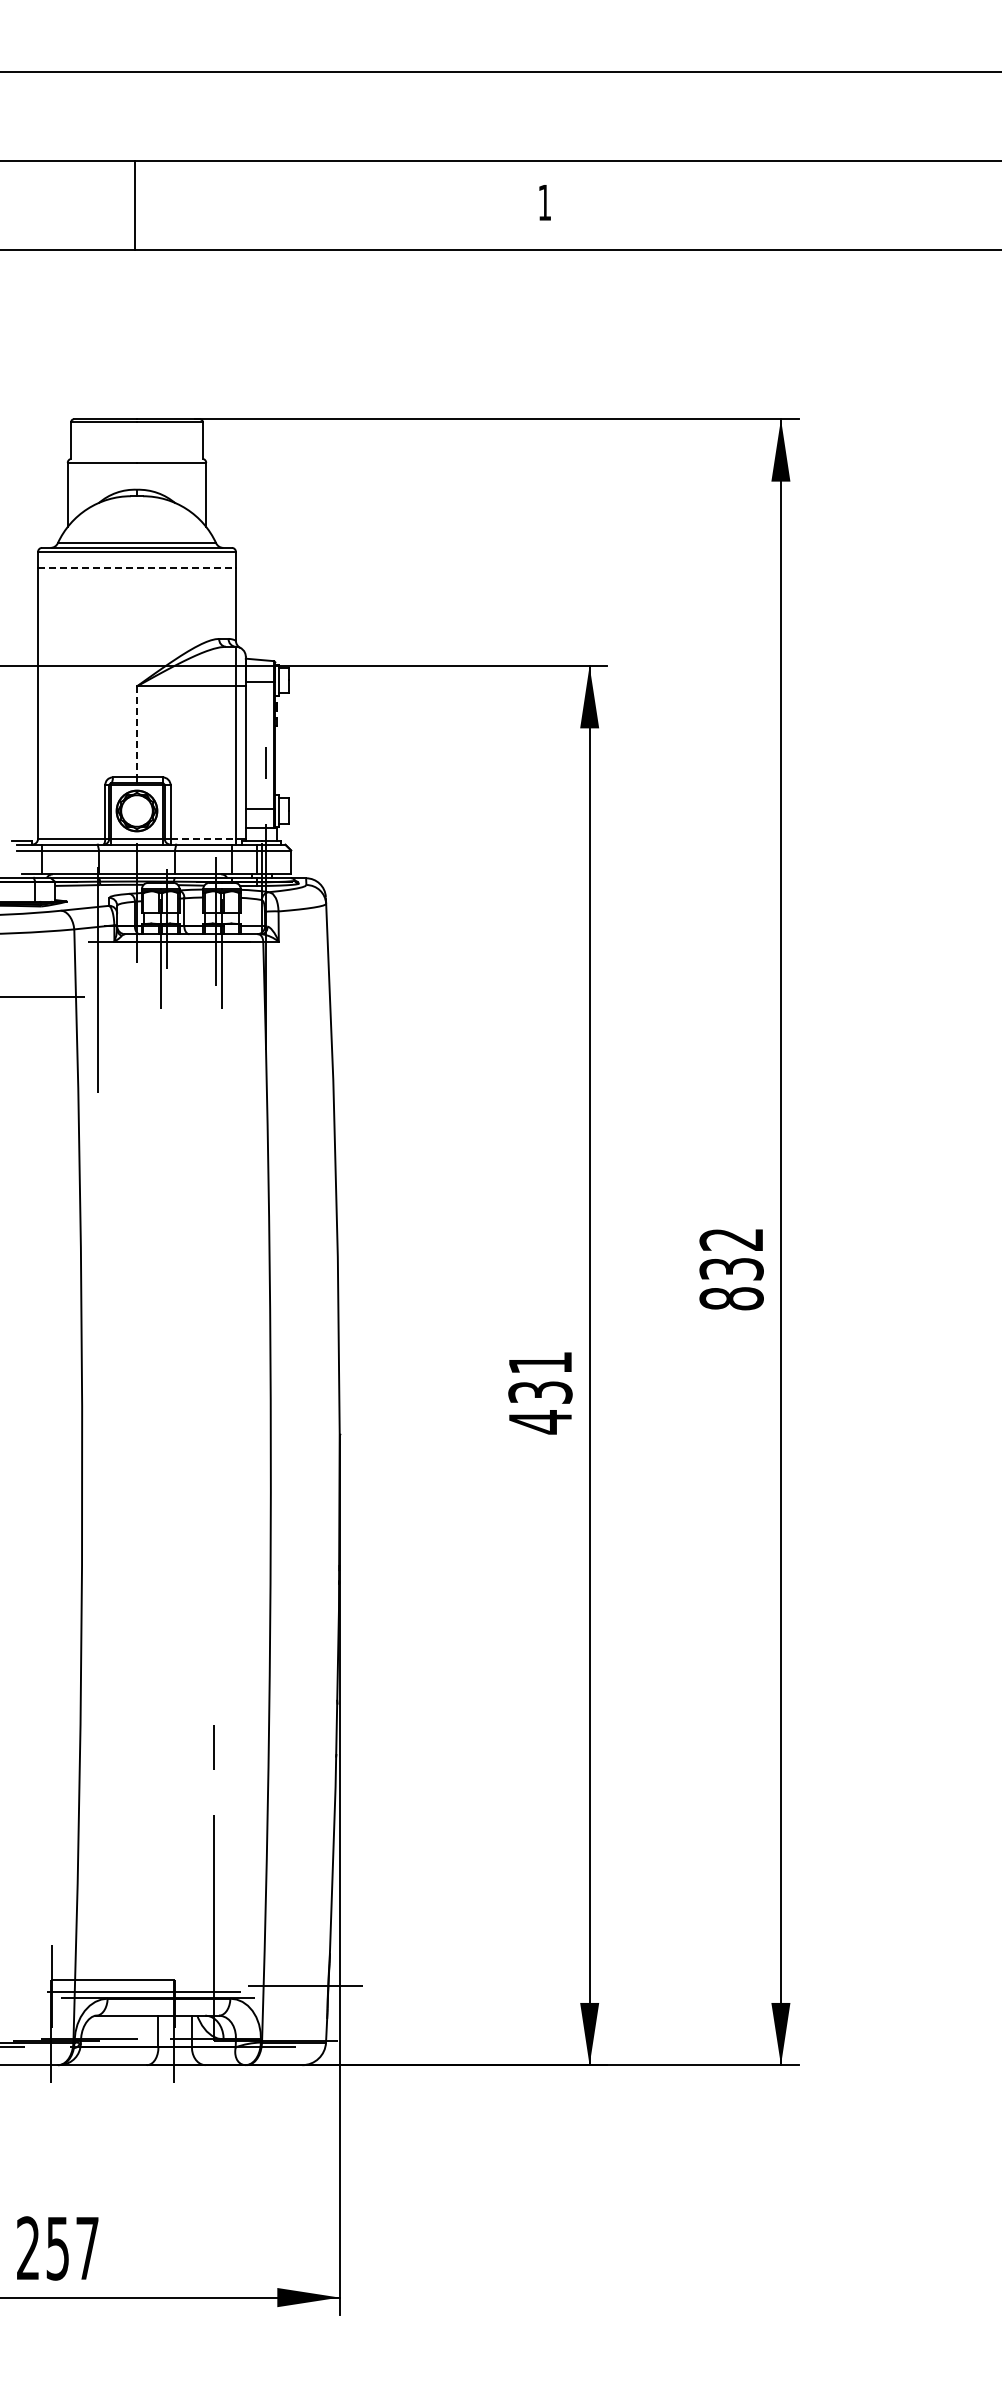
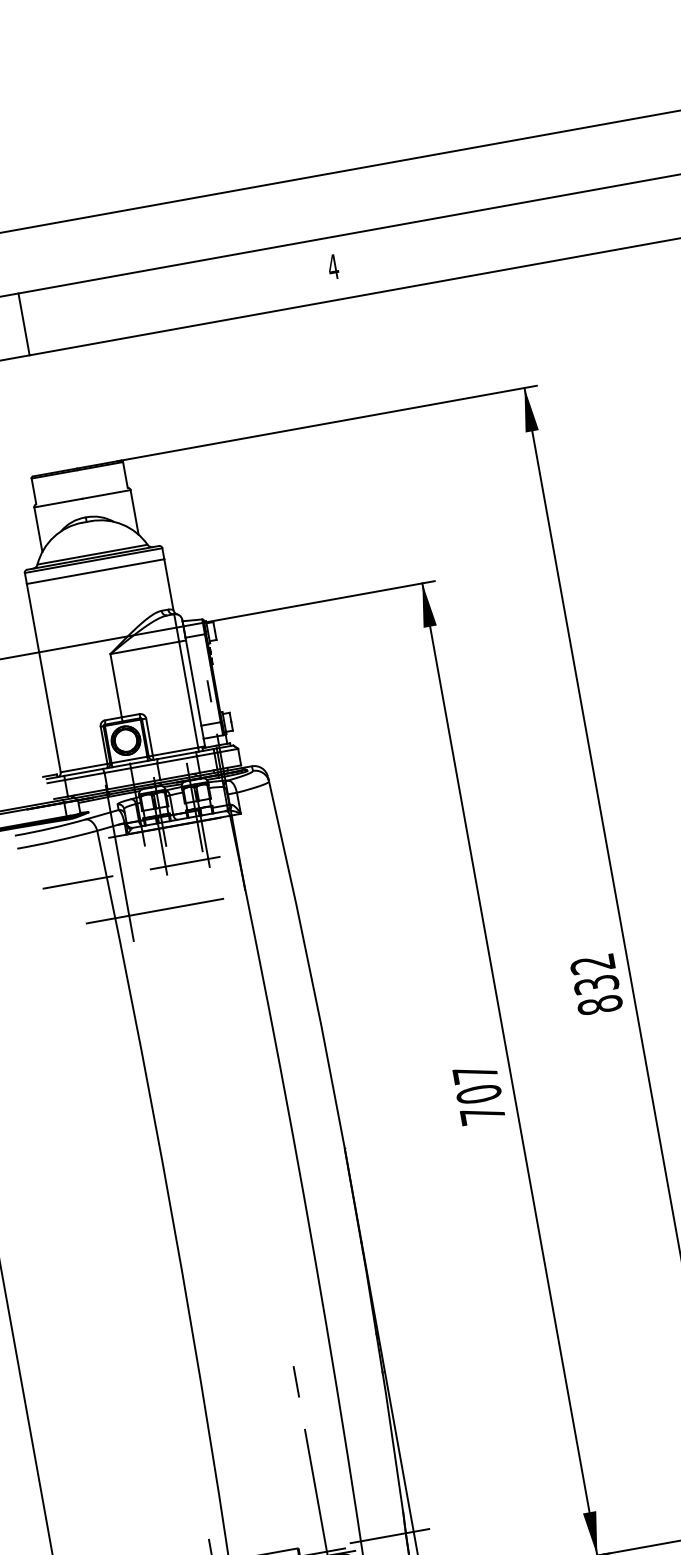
text: (544, 202) -> (333, 266), 1 -> 4
line: (135, 204) -> (24, 323), moved
line: (137, 567) -> (95, 571), dashed -> solid
line: (137, 732) -> (116, 686), dashed -> solid
line: (203, 838) -> (175, 751), dashed -> solid
line: (188, 996) -> (184, 863), added
line: (134, 1055) -> (154, 910), added
text: (540, 1393) -> (479, 1094), 431 -> 707

